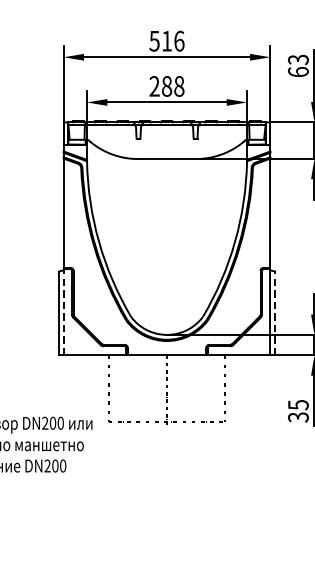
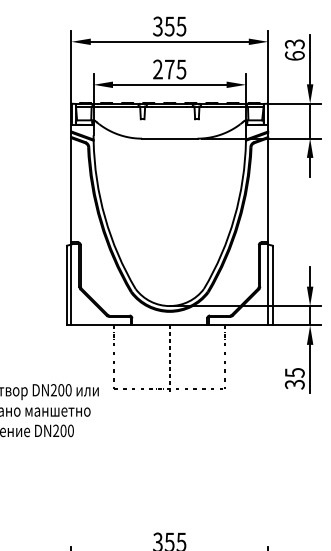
text: (166, 41) -> (169, 26), 516 -> 355
text: (173, 86) -> (175, 69), 288 -> 275
line: (63, 312) -> (71, 284), dashed -> solid
line: (274, 313) -> (272, 285), dashed -> solid

